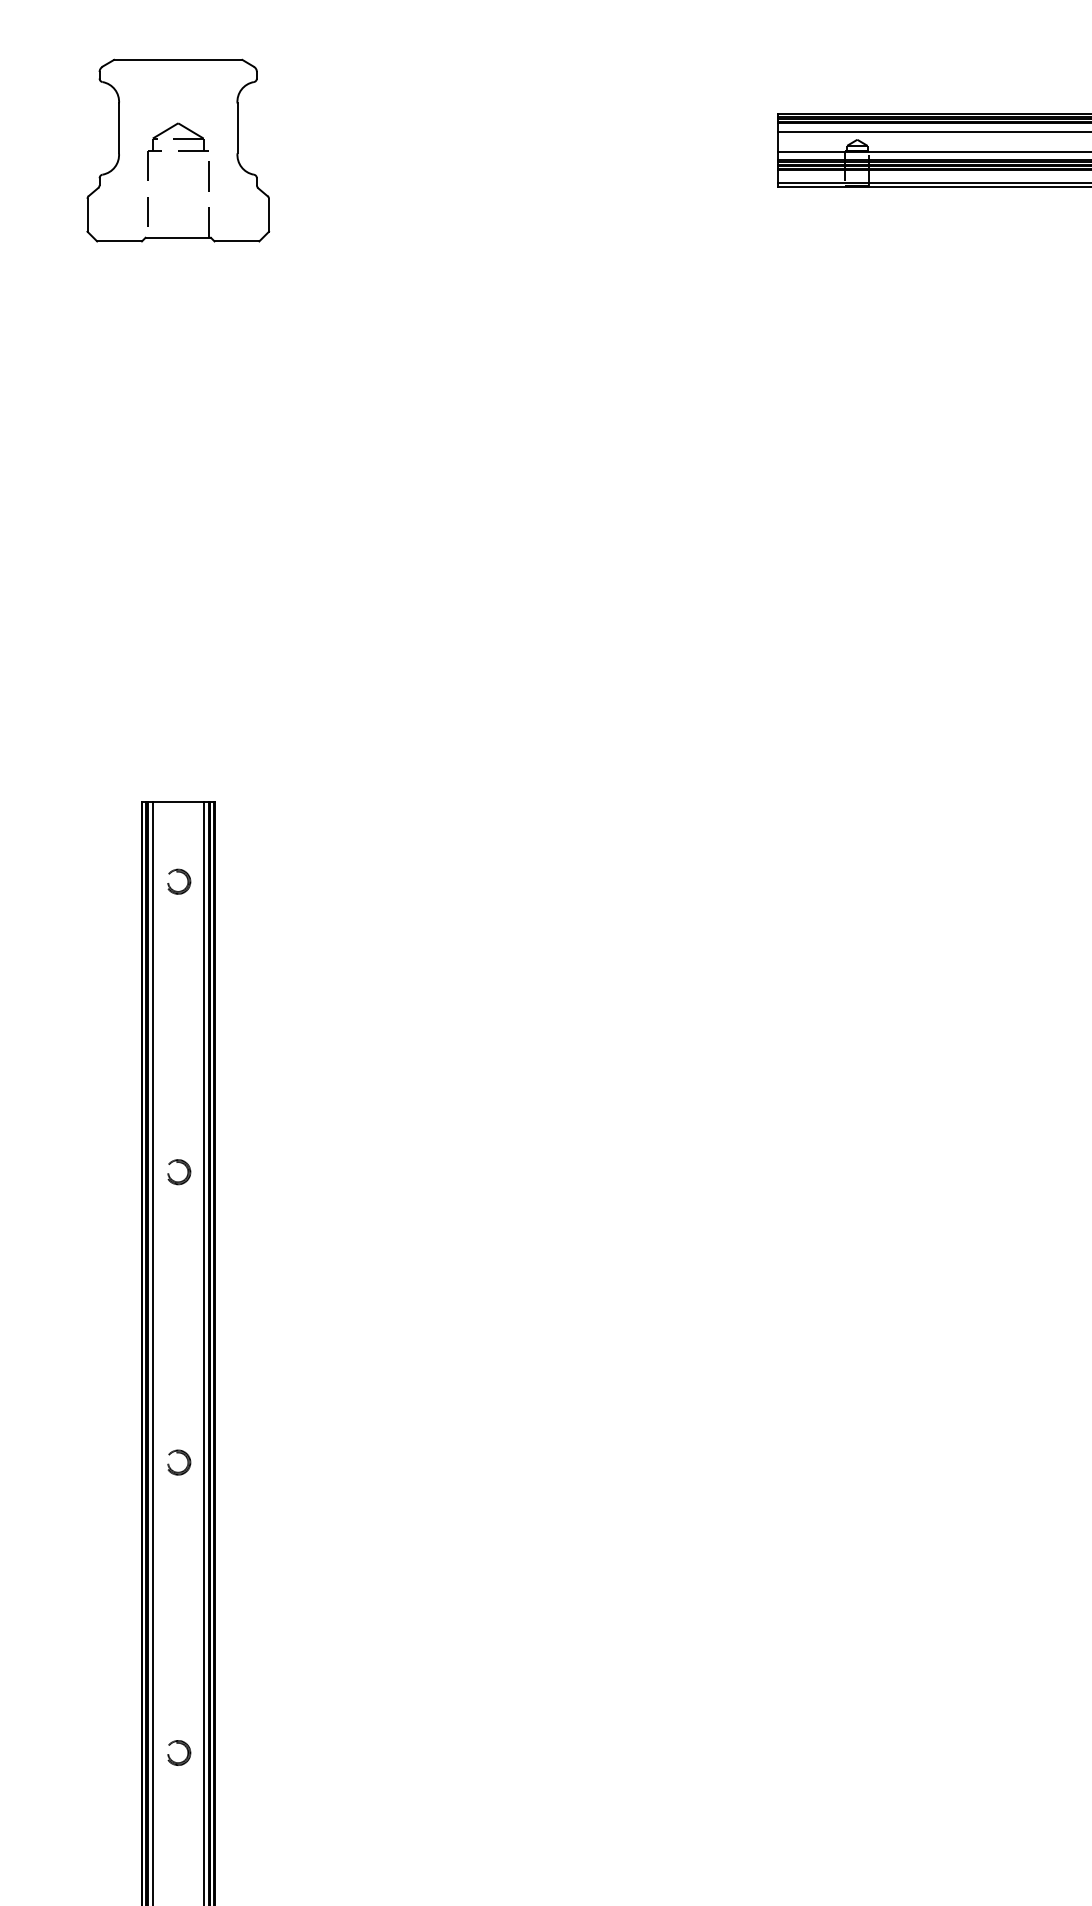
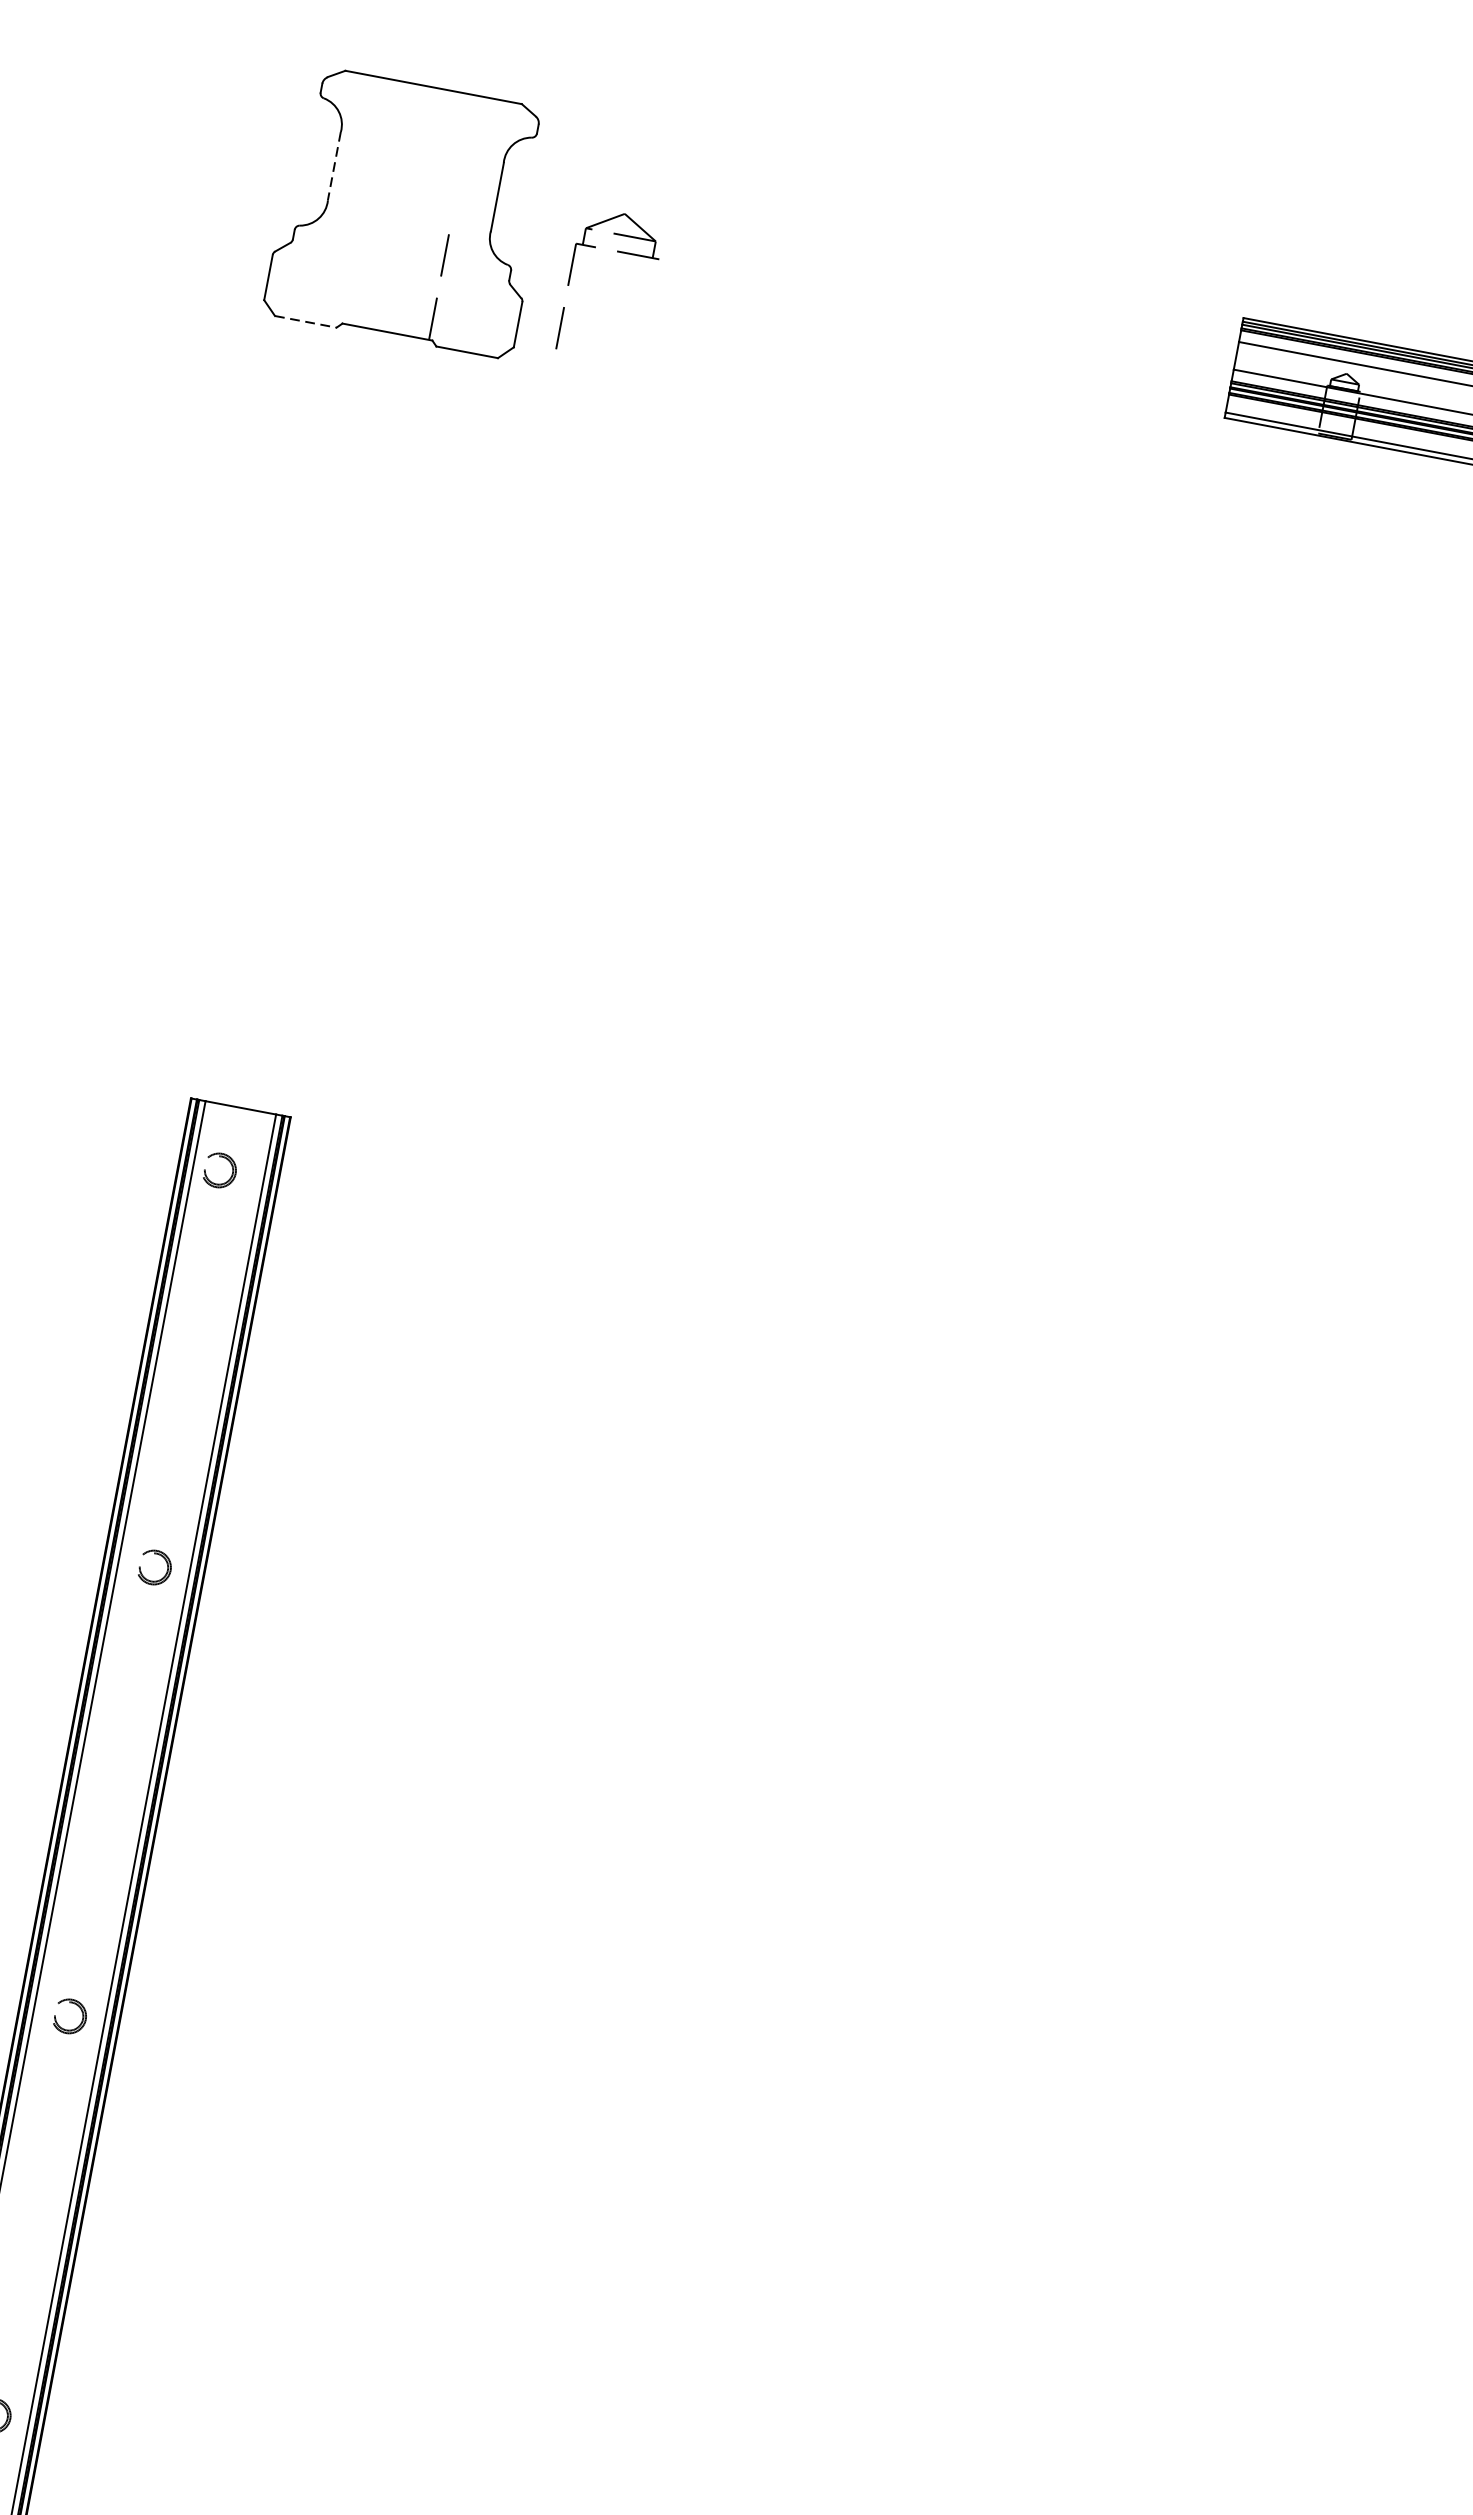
line: (118, 128) -> (333, 166), solid -> dashed
part: (178, 151) -> (617, 252), moved
line: (120, 241) -> (307, 322), solid -> dashed
part: (186, 878) -> (231, 1168), moved
part: (186, 1175) -> (164, 1574), moved

